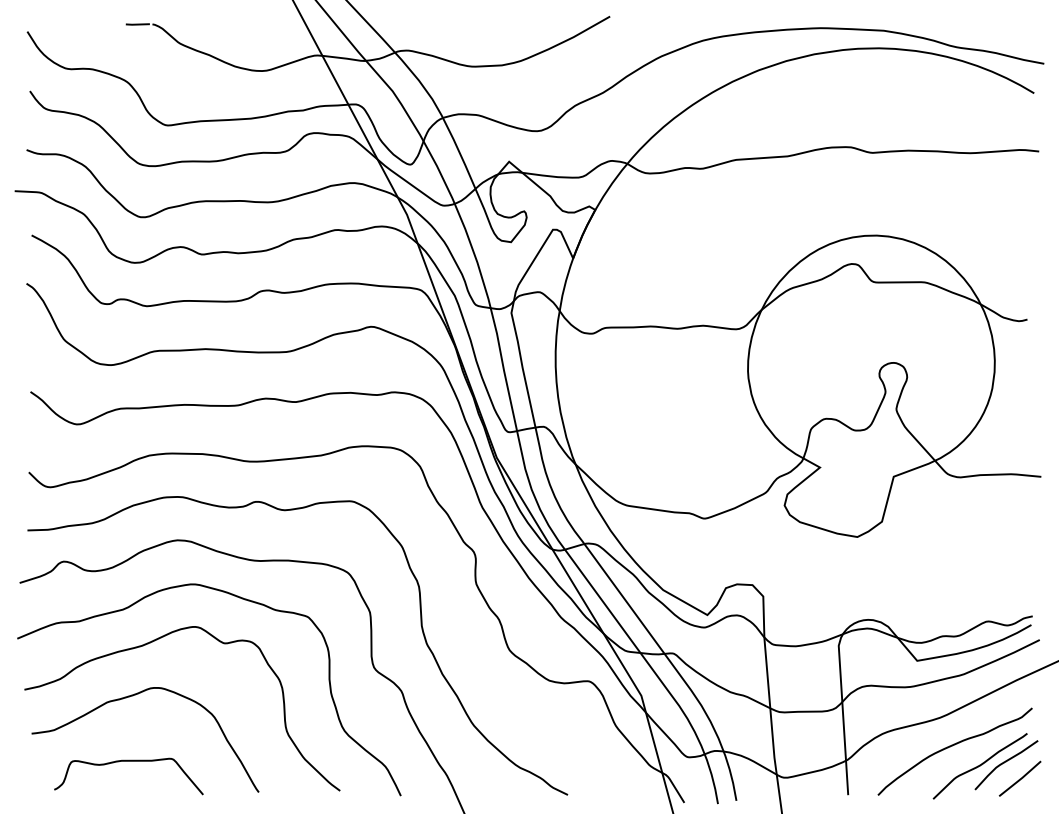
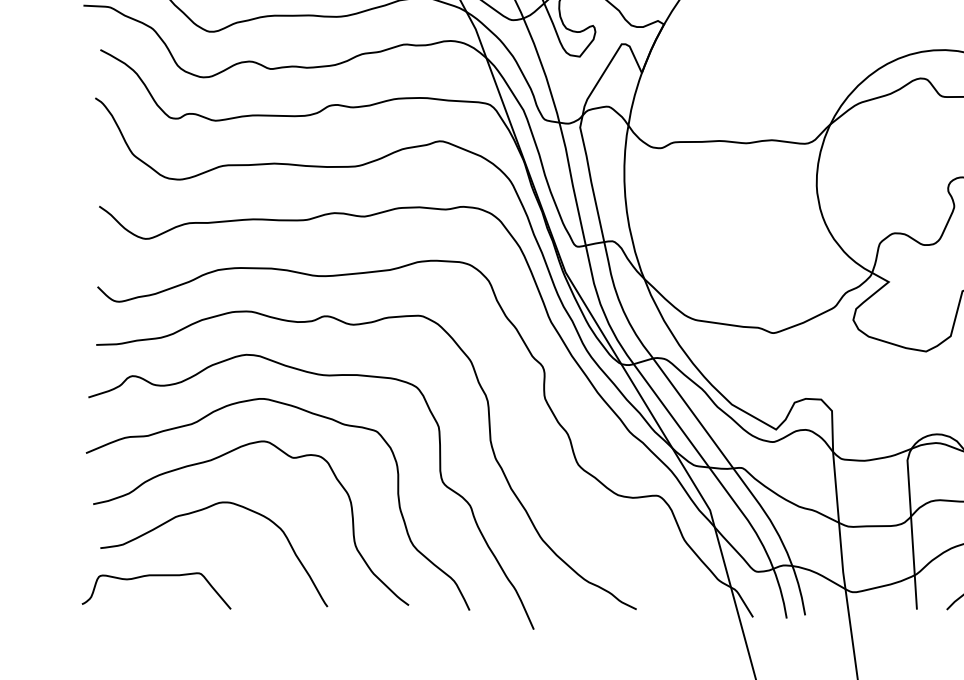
curve: (128, 761) -> (156, 576), moved

